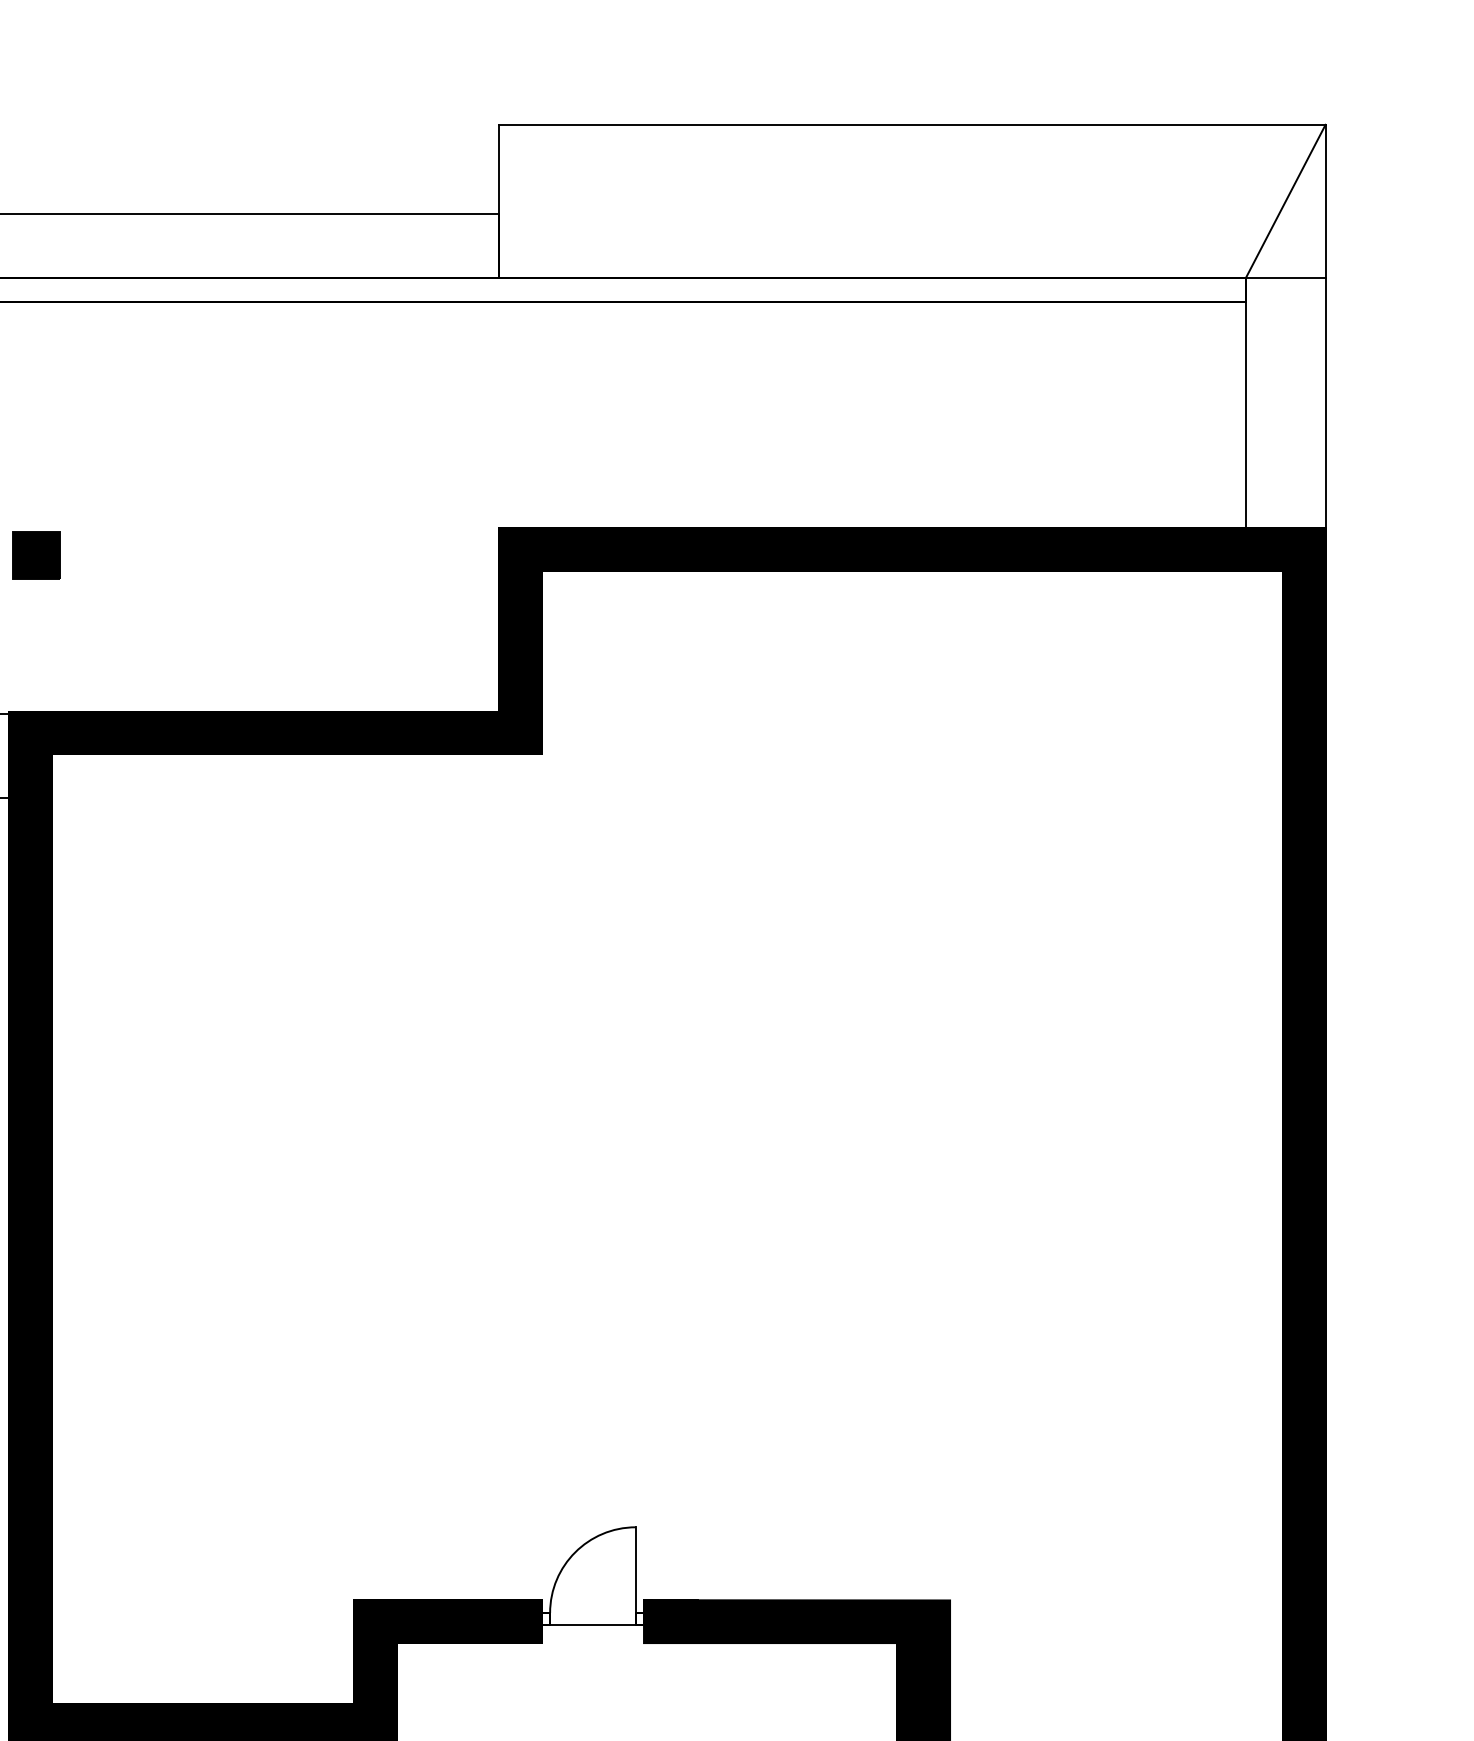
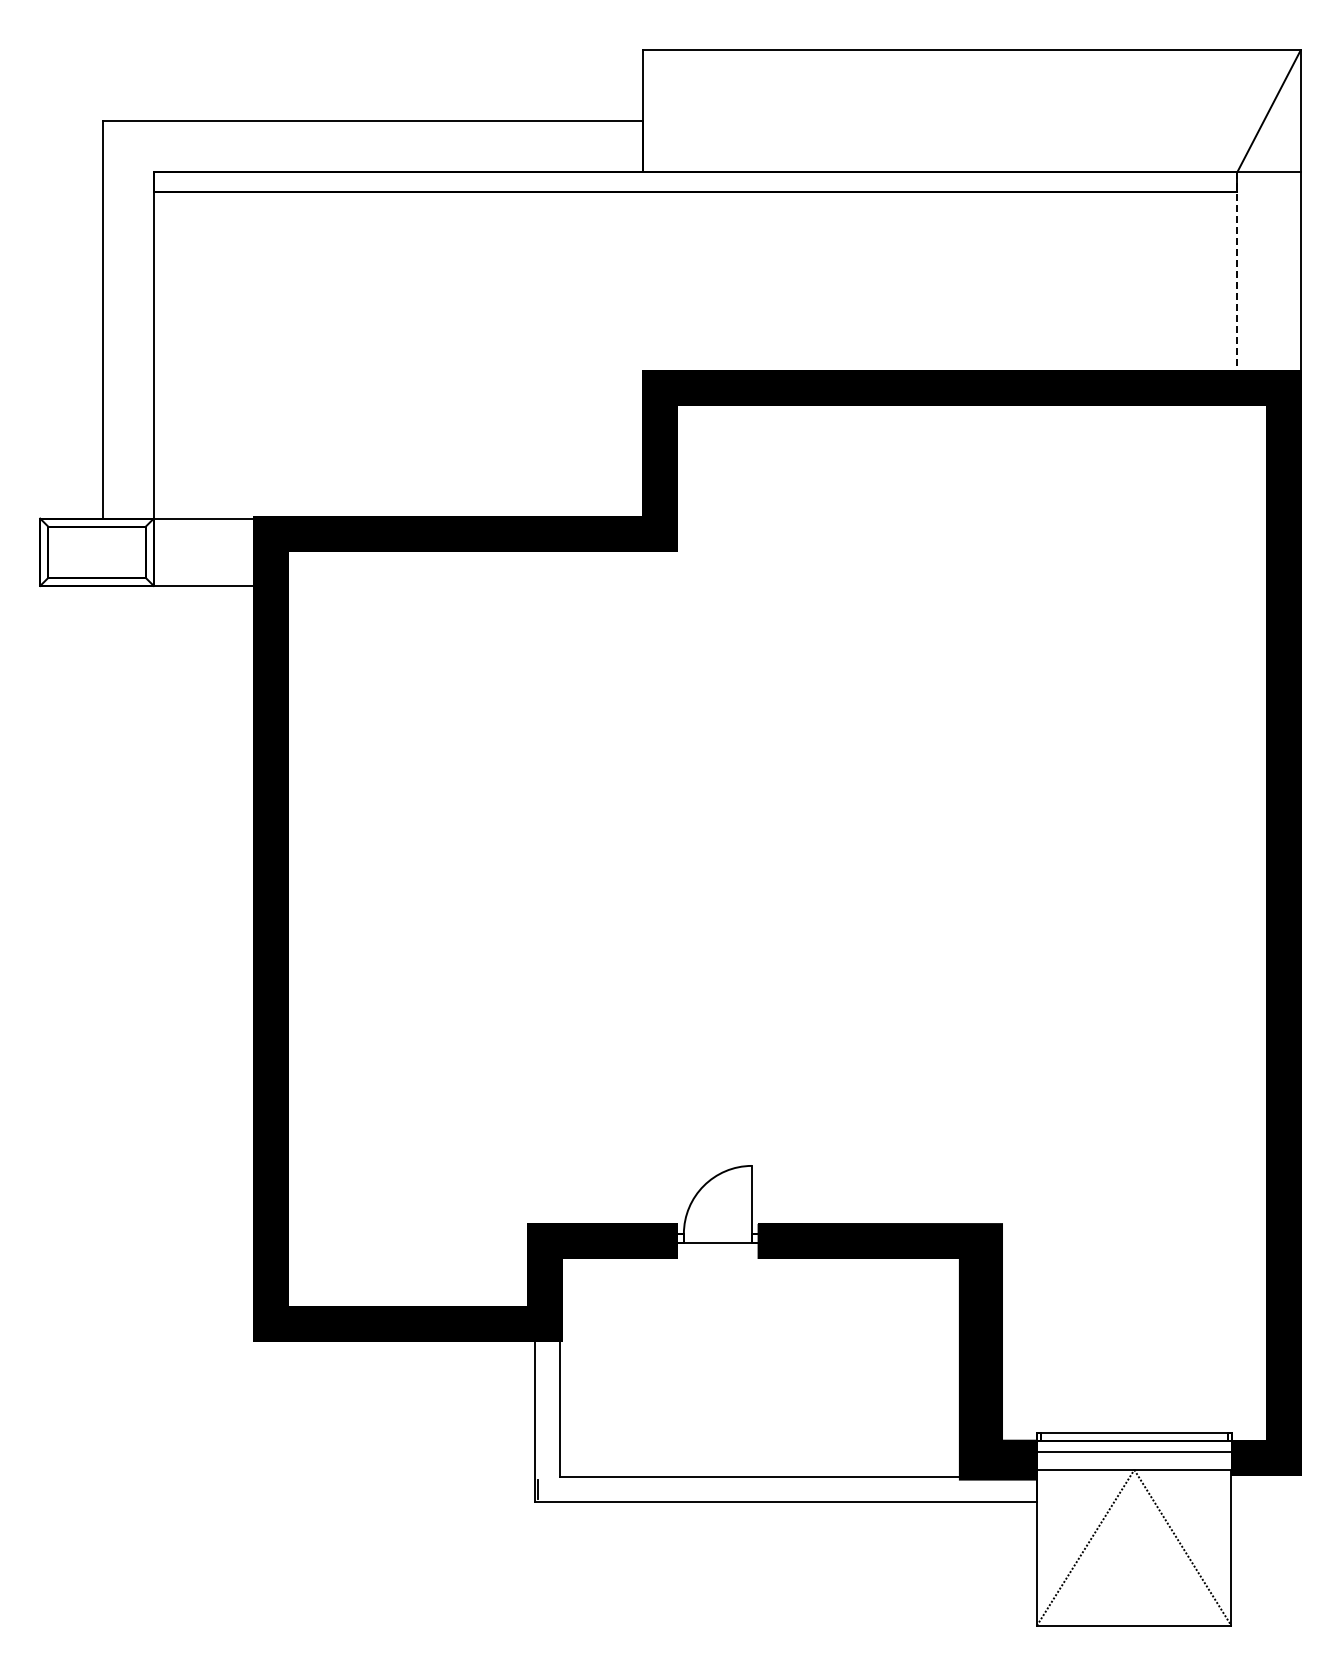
line: (1246, 402) -> (1237, 271), solid -> dashed
part: (36, 555) -> (275, 392), removed

